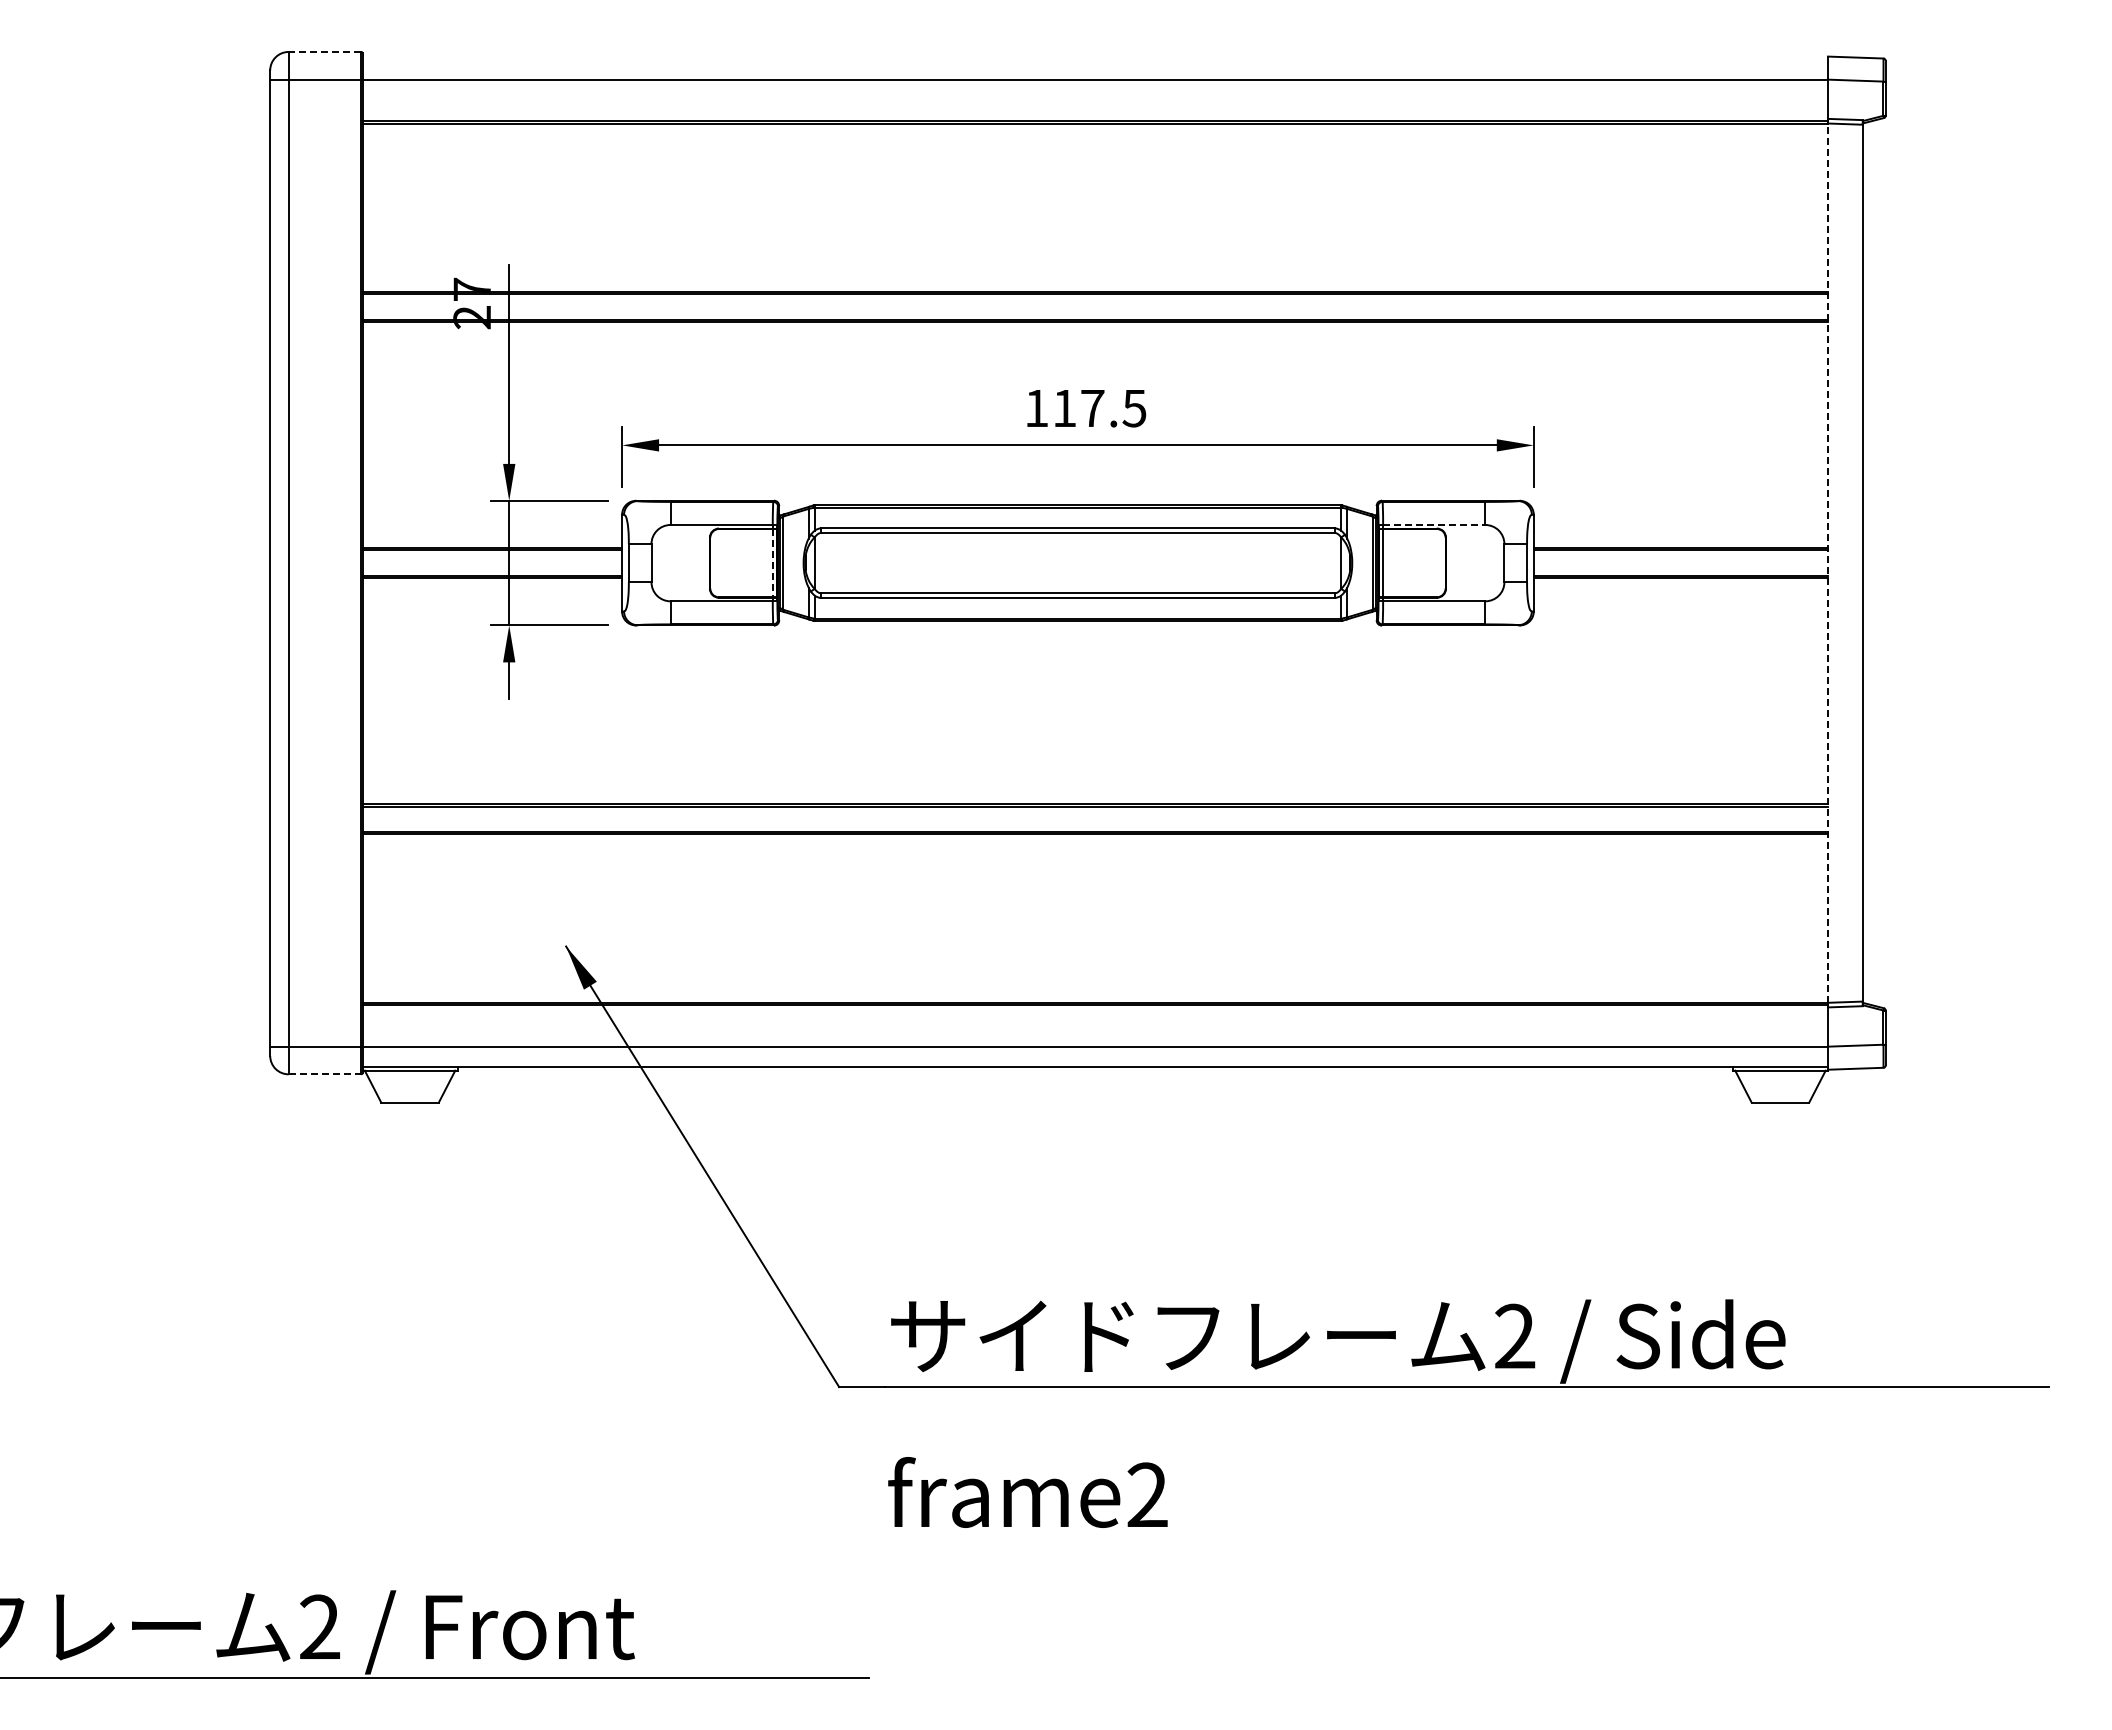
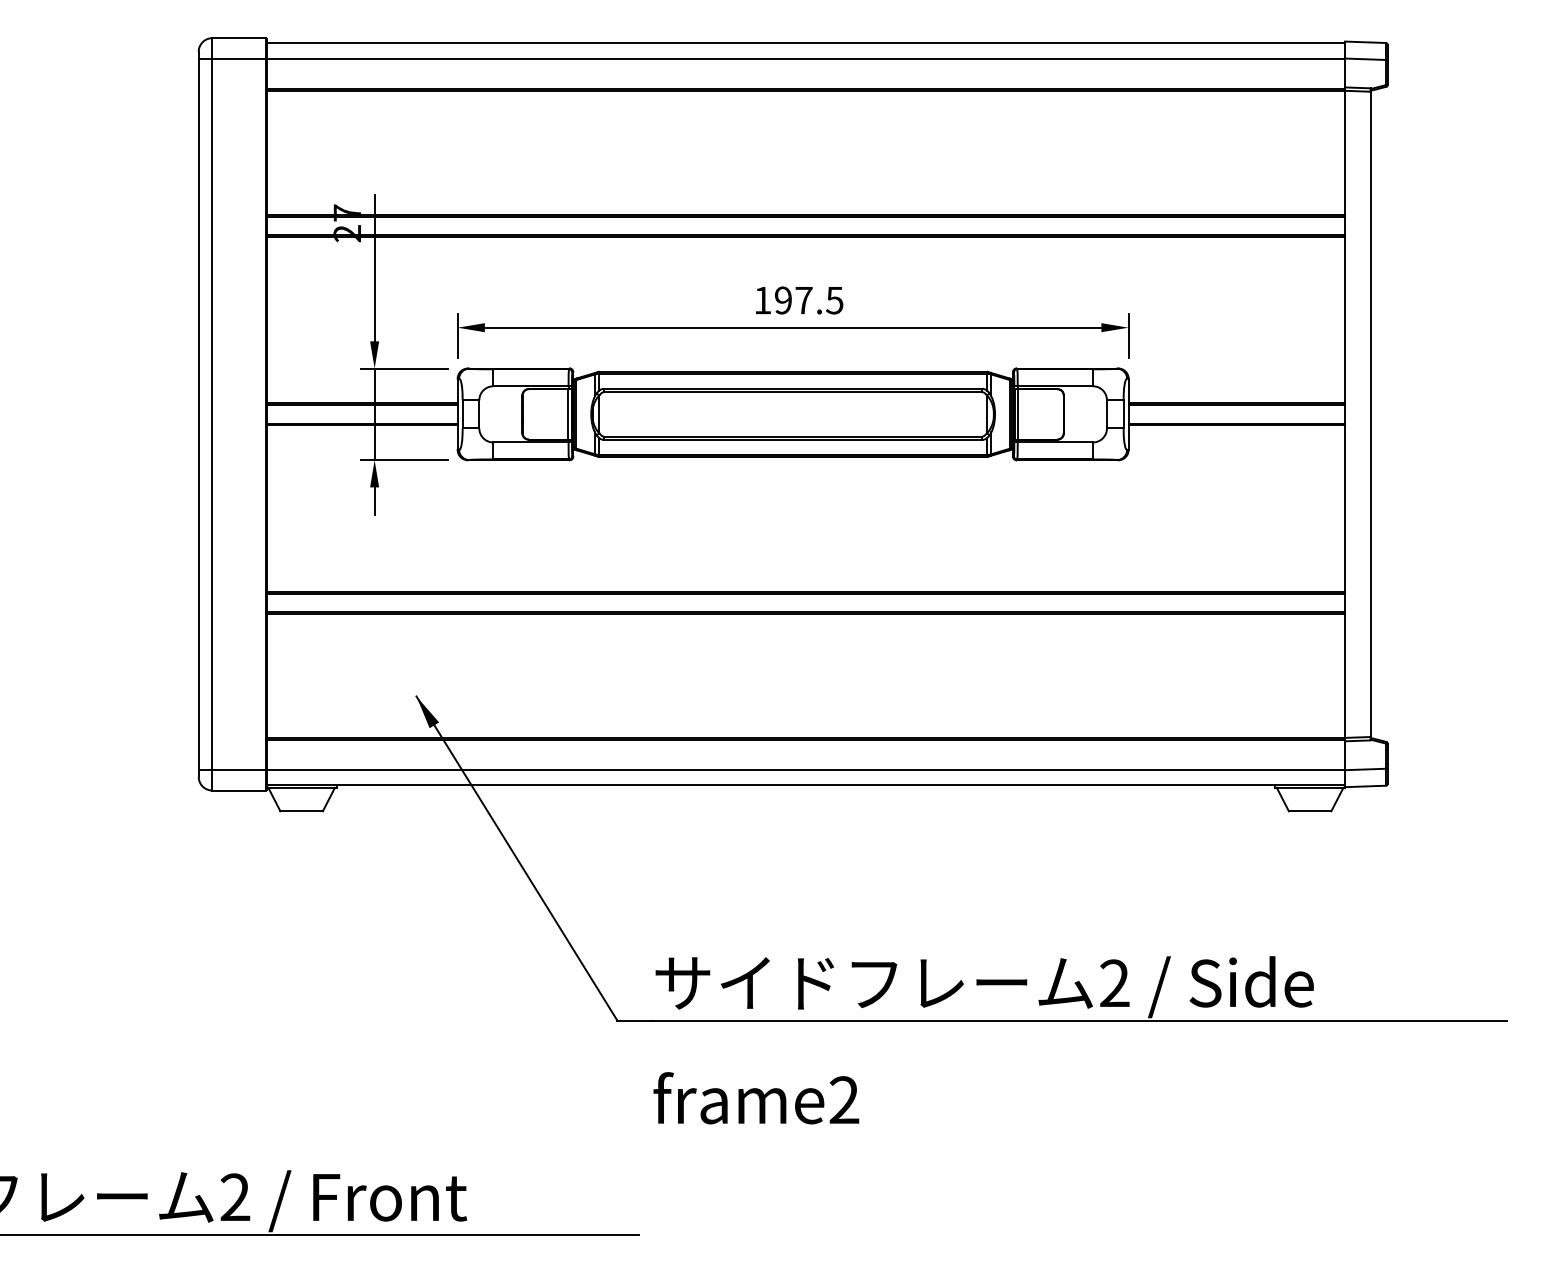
line: (324, 51) -> (238, 37), dashed -> solid
line: (1095, 58) -> (806, 42), added
text: (1064, 408) -> (783, 300), 117.5 -> 197.5
line: (1434, 524) -> (1055, 385), dashed -> solid
line: (772, 563) -> (568, 414), dashed -> solid
line: (1828, 563) -> (1345, 414), dashed -> solid
line: (325, 1074) -> (239, 790), dashed -> solid

